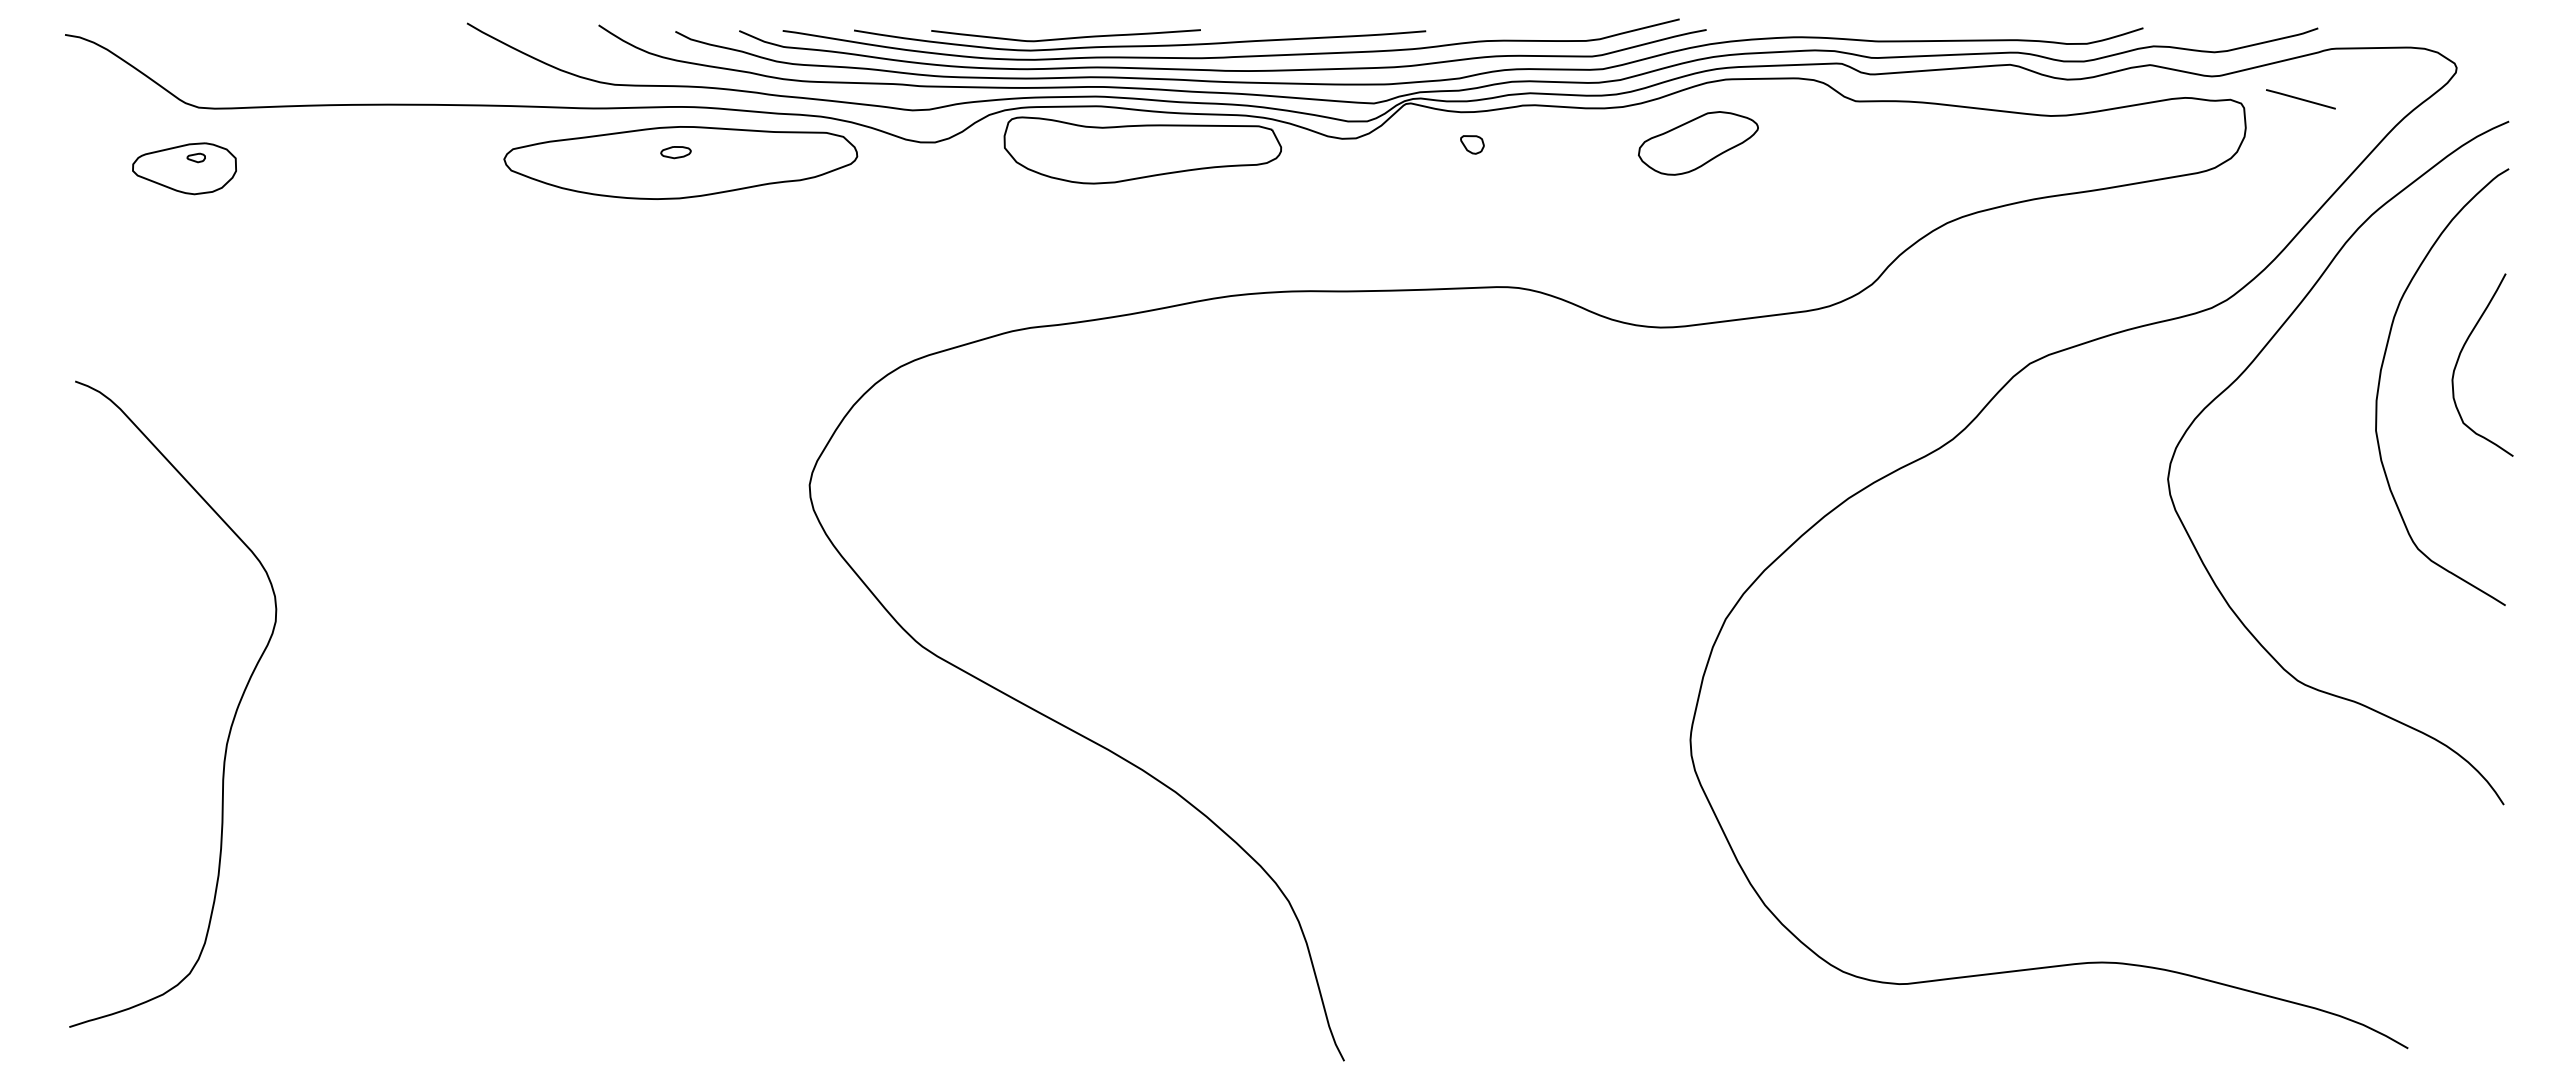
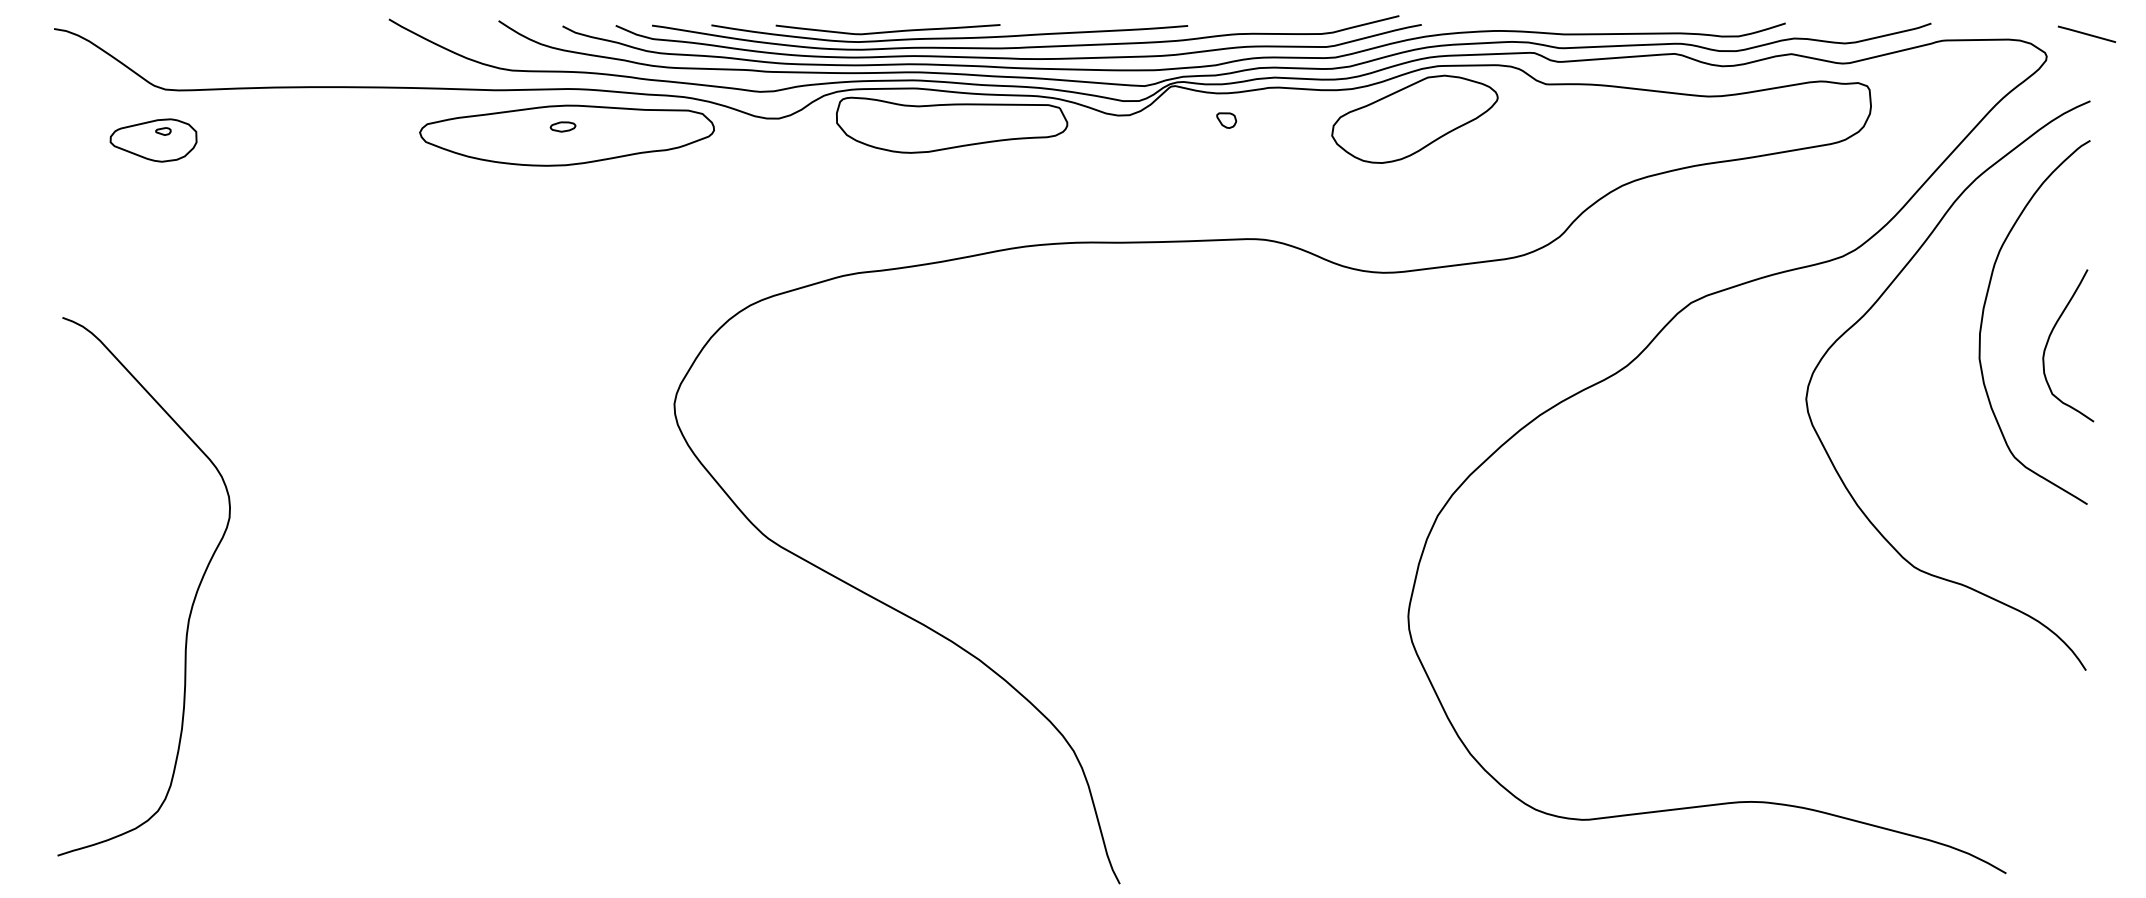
line: (2300, 99) -> (2086, 34), moved
part: (1698, 143) -> (1415, 119), size x1.67
curve: (2460, 356) -> (2049, 338), moved

